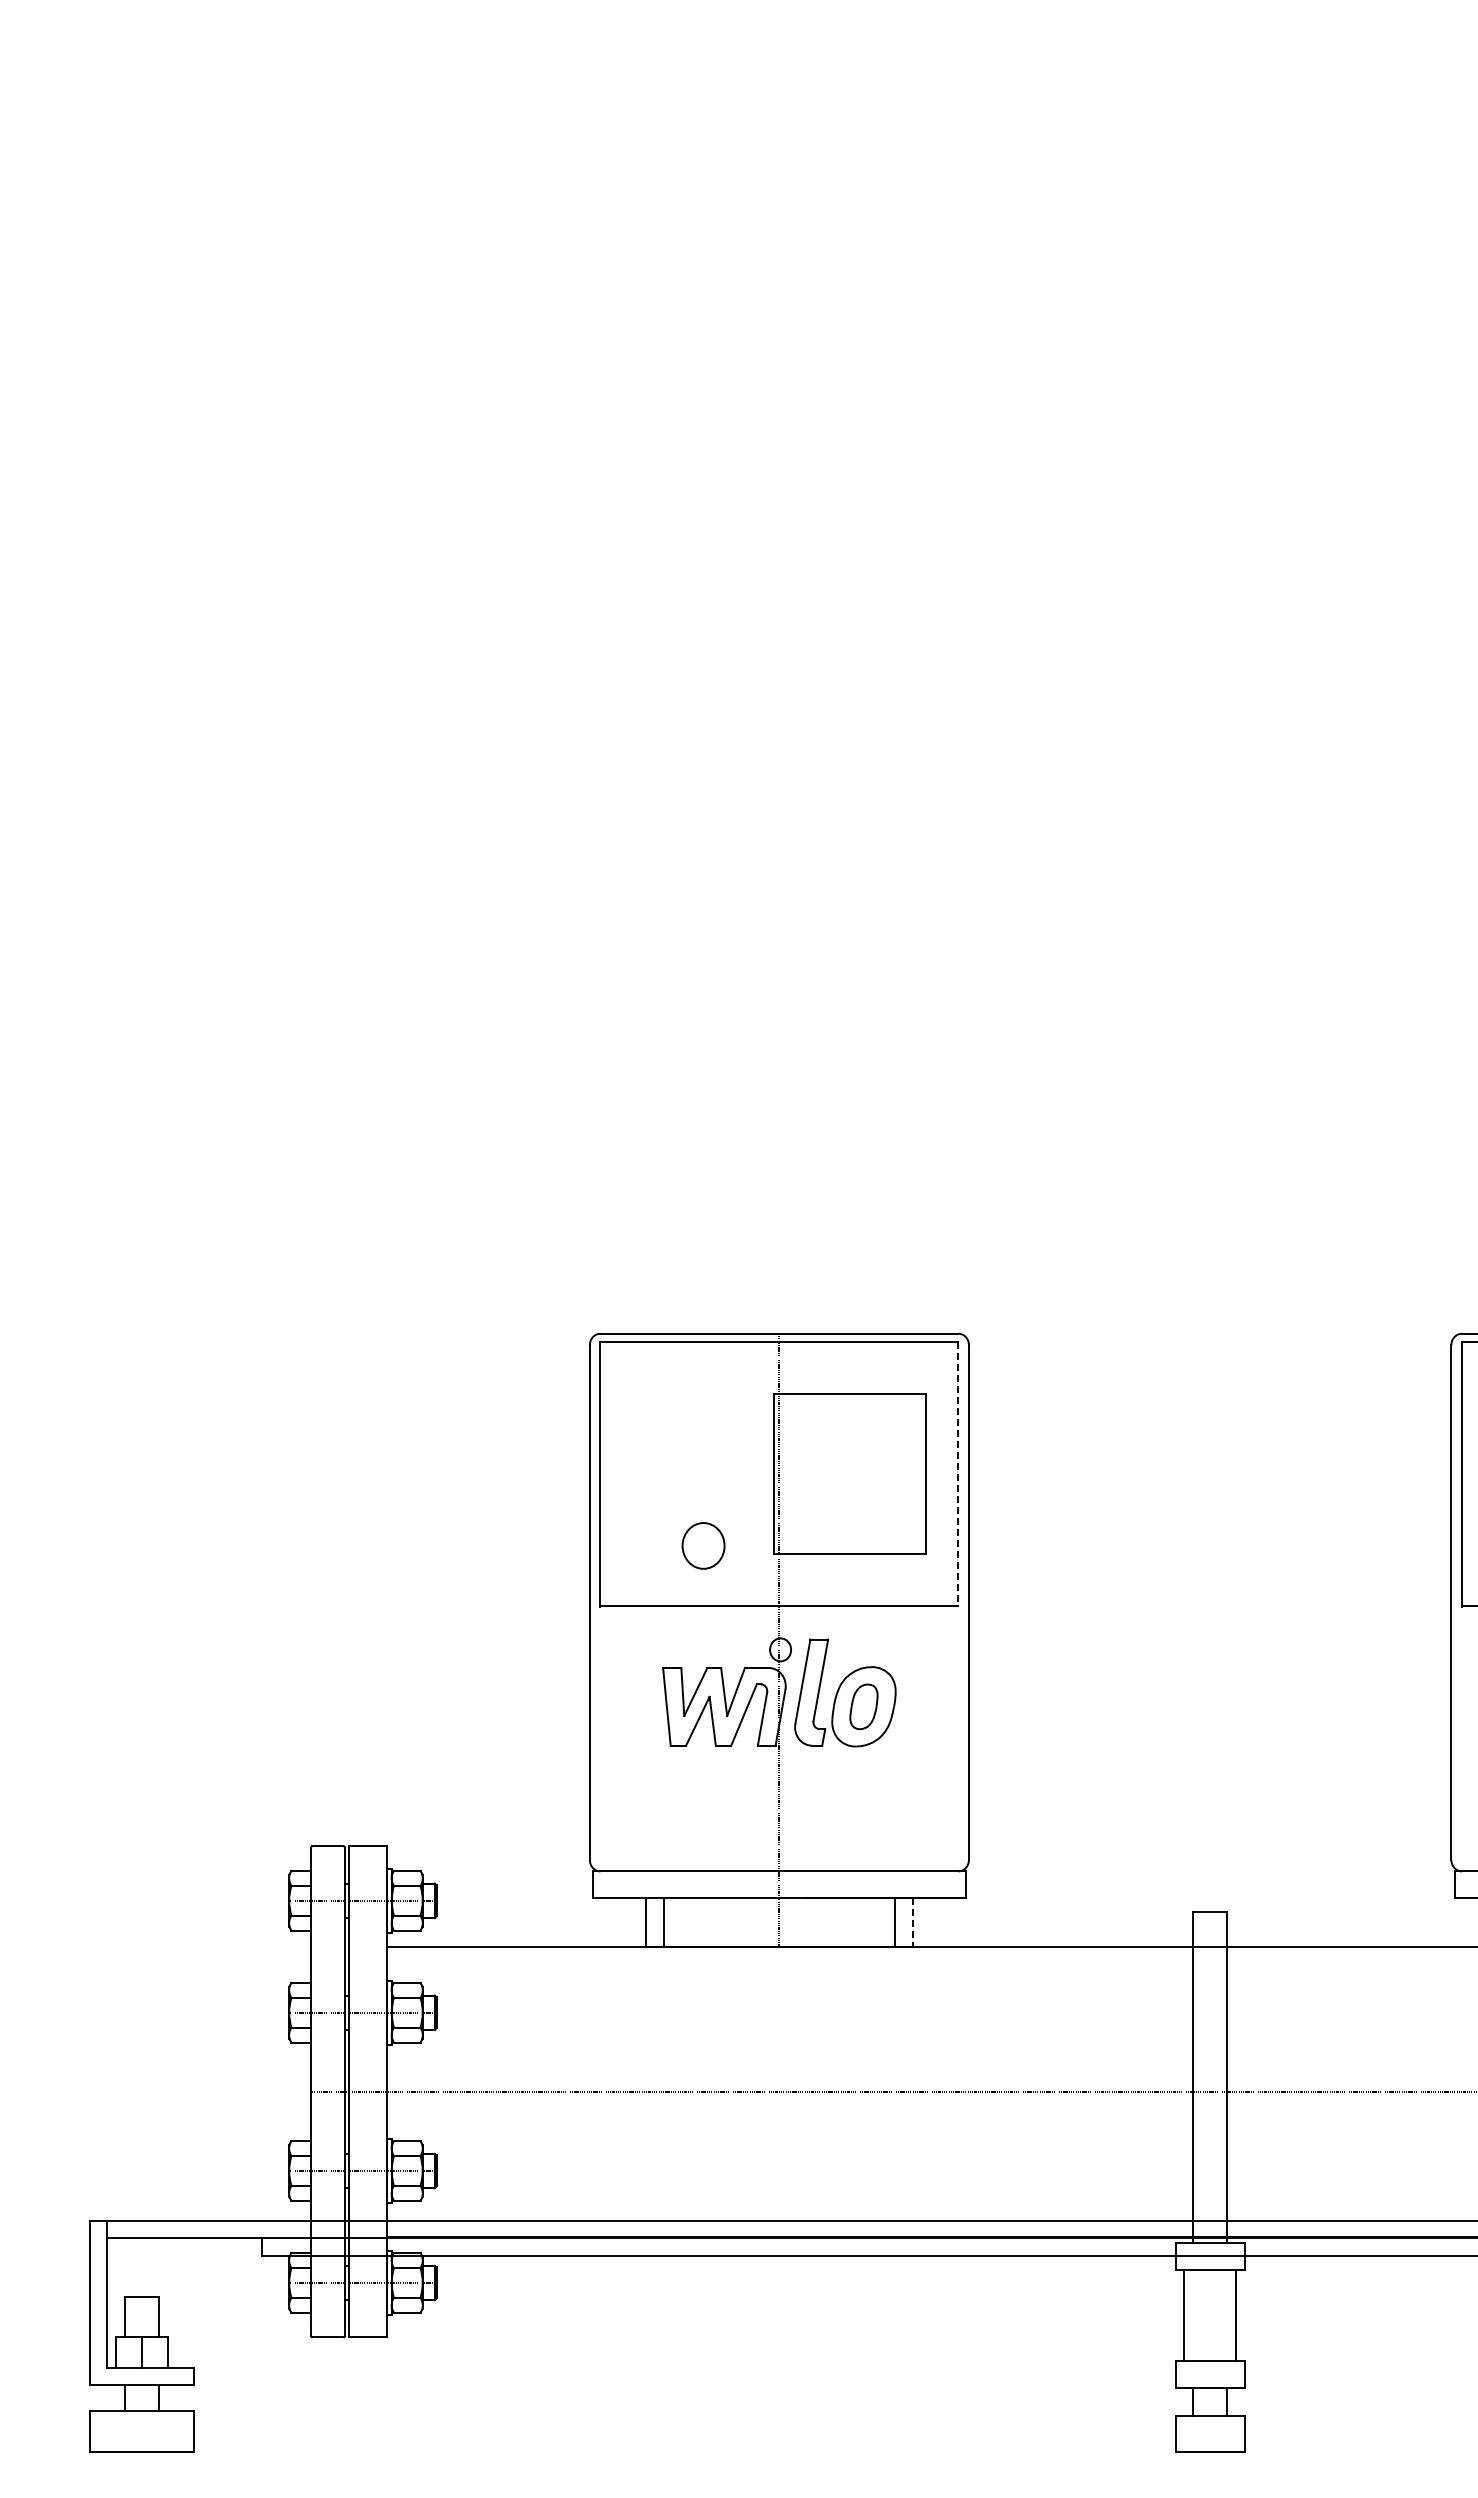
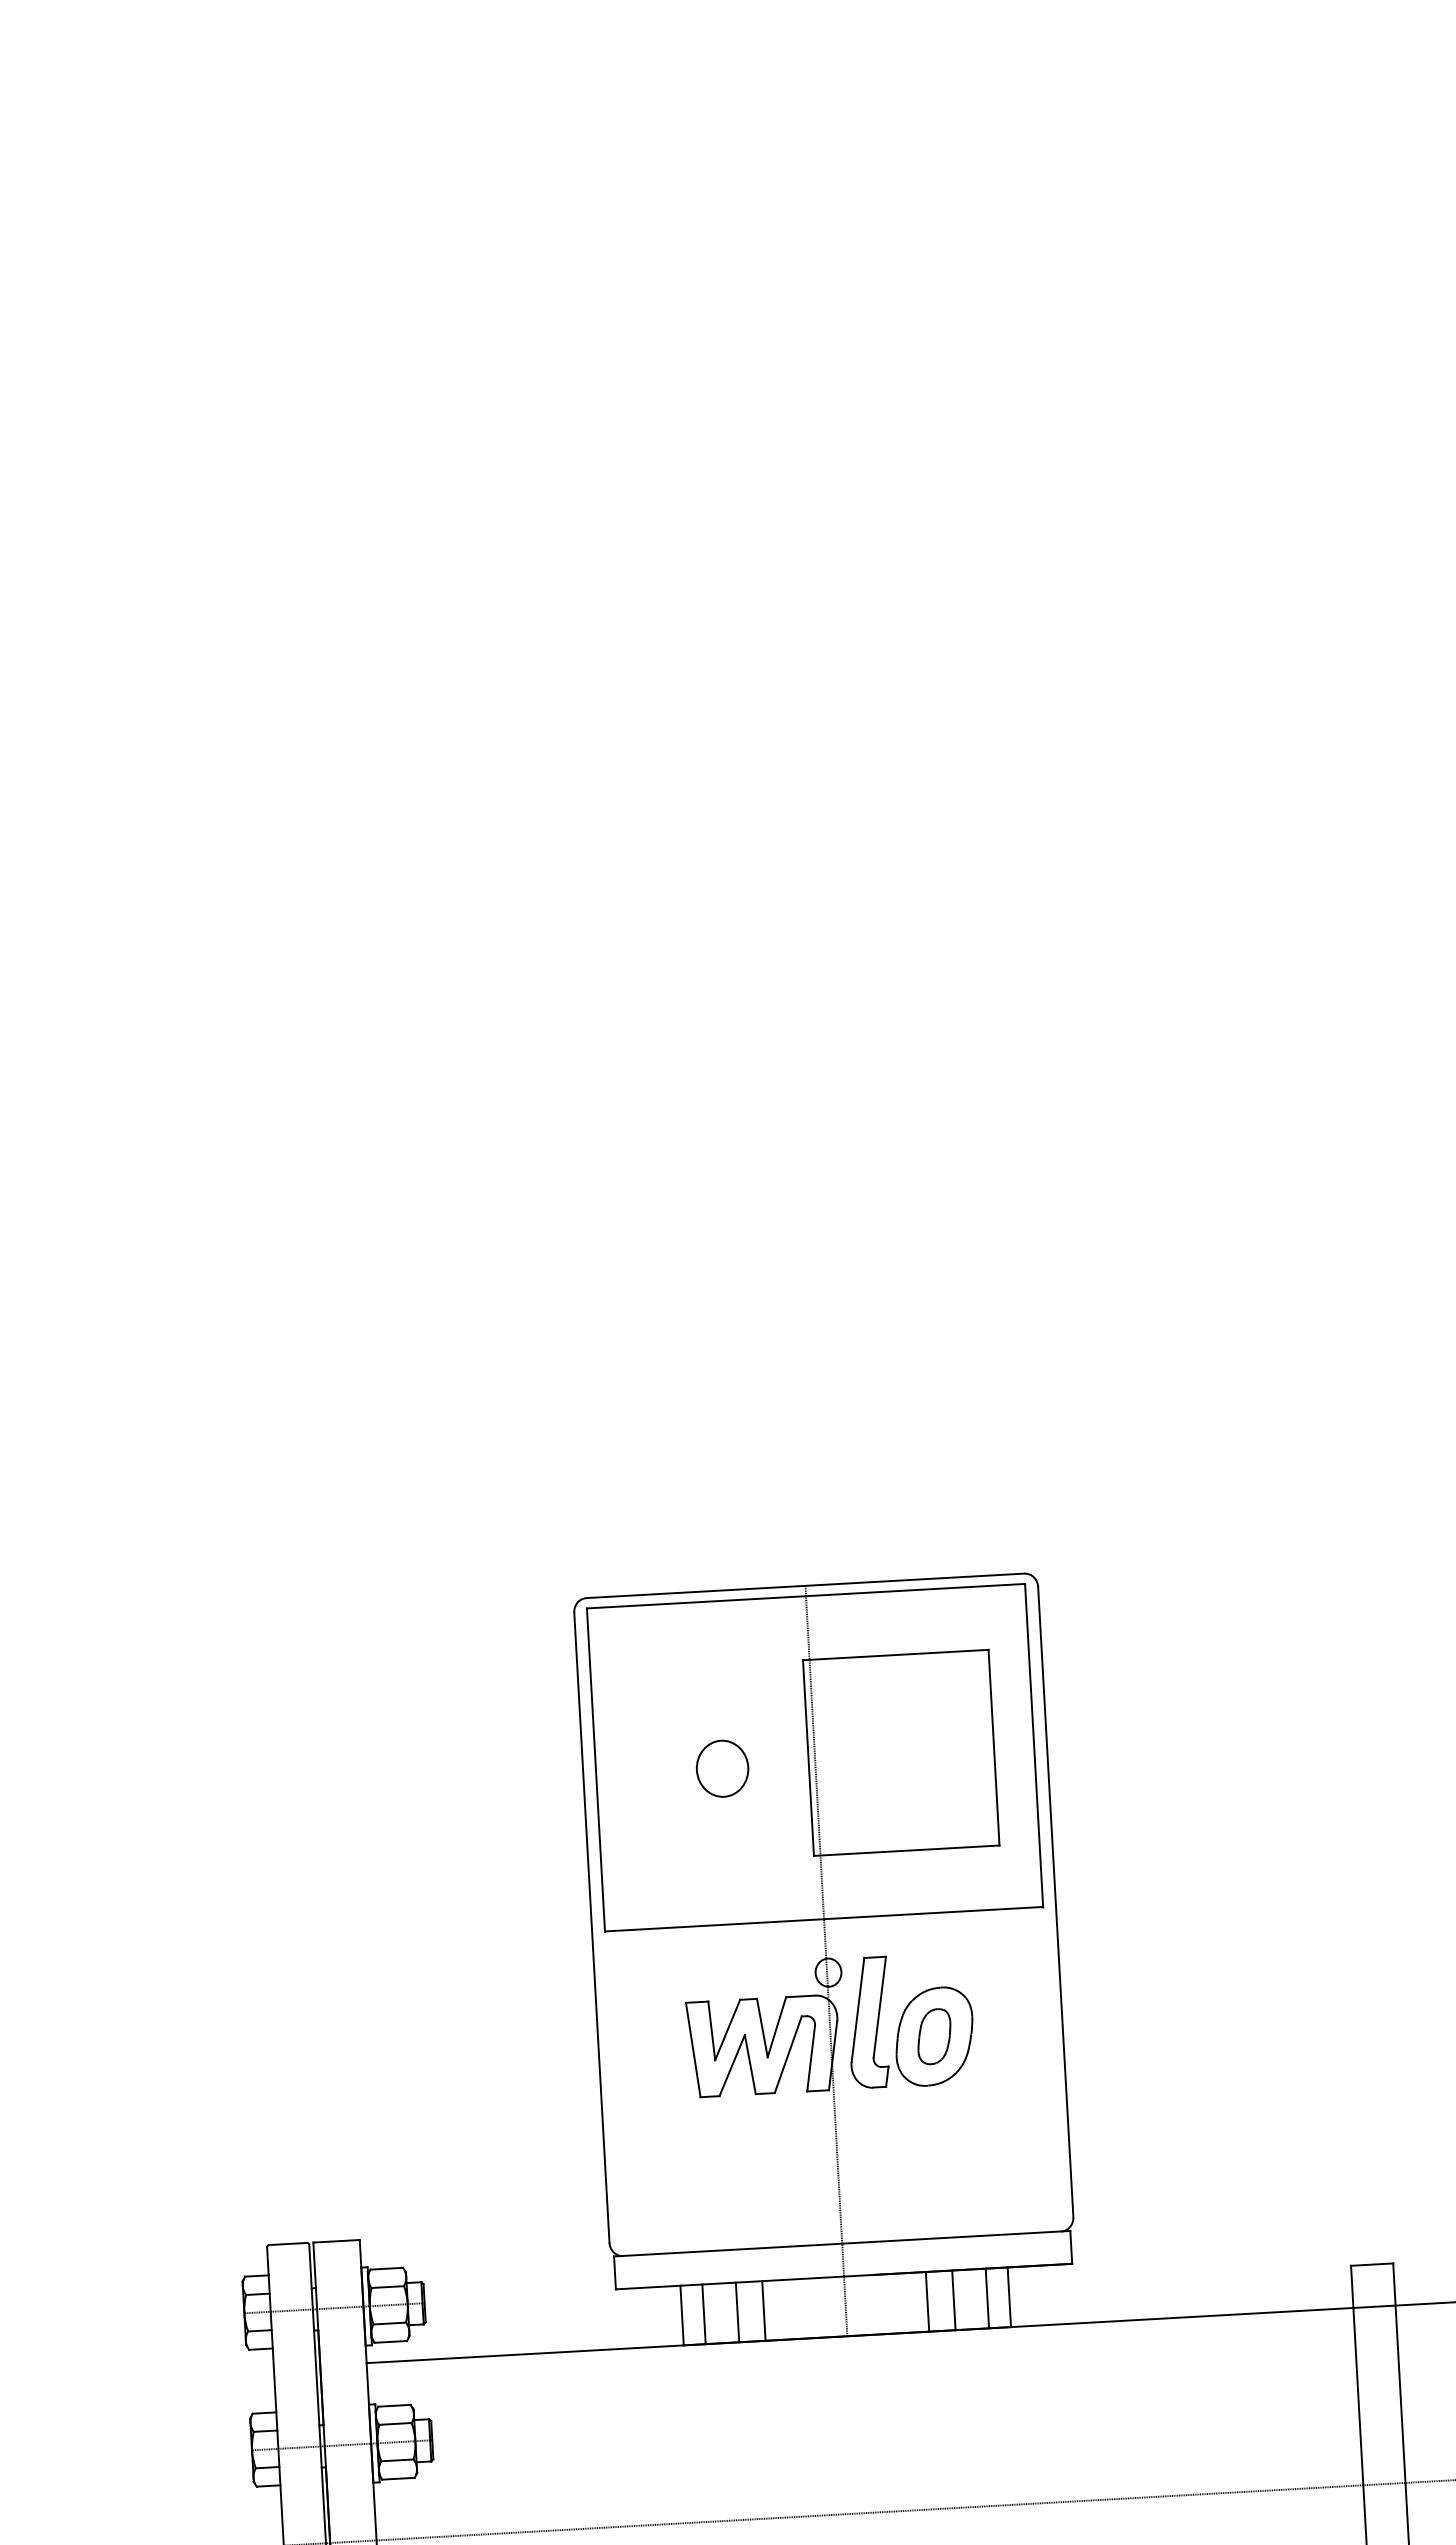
line: (958, 1474) -> (1034, 1745), dashed -> solid
part: (703, 1545) -> (722, 1768), moved
line: (691, 1922) -> (738, 2312), added
line: (712, 1922) -> (763, 2310), added
line: (846, 1922) -> (927, 2301), added
line: (867, 1922) -> (953, 2300), added
line: (913, 1923) -> (1009, 2298), dashed -> solid

